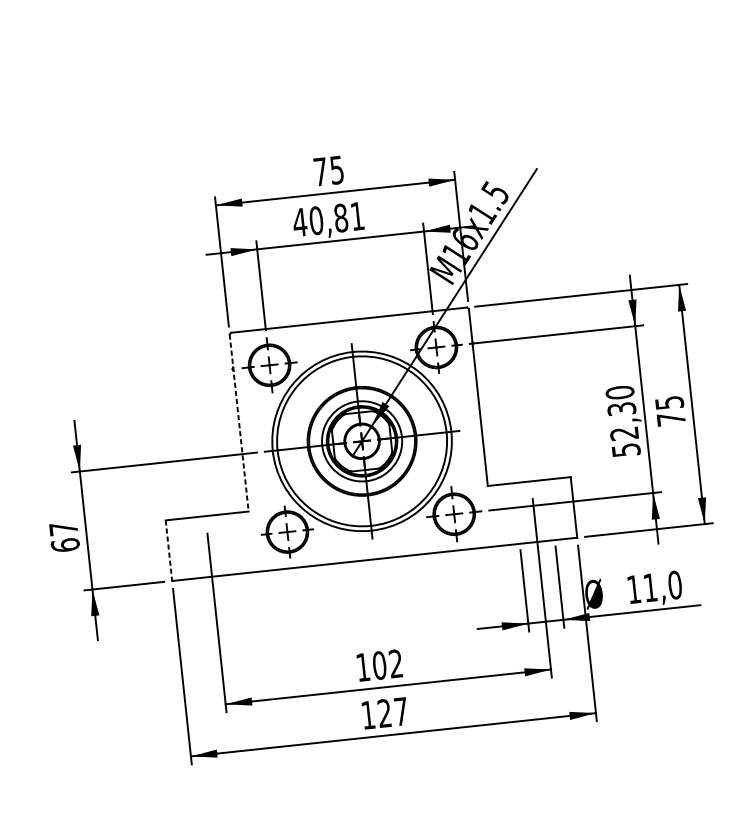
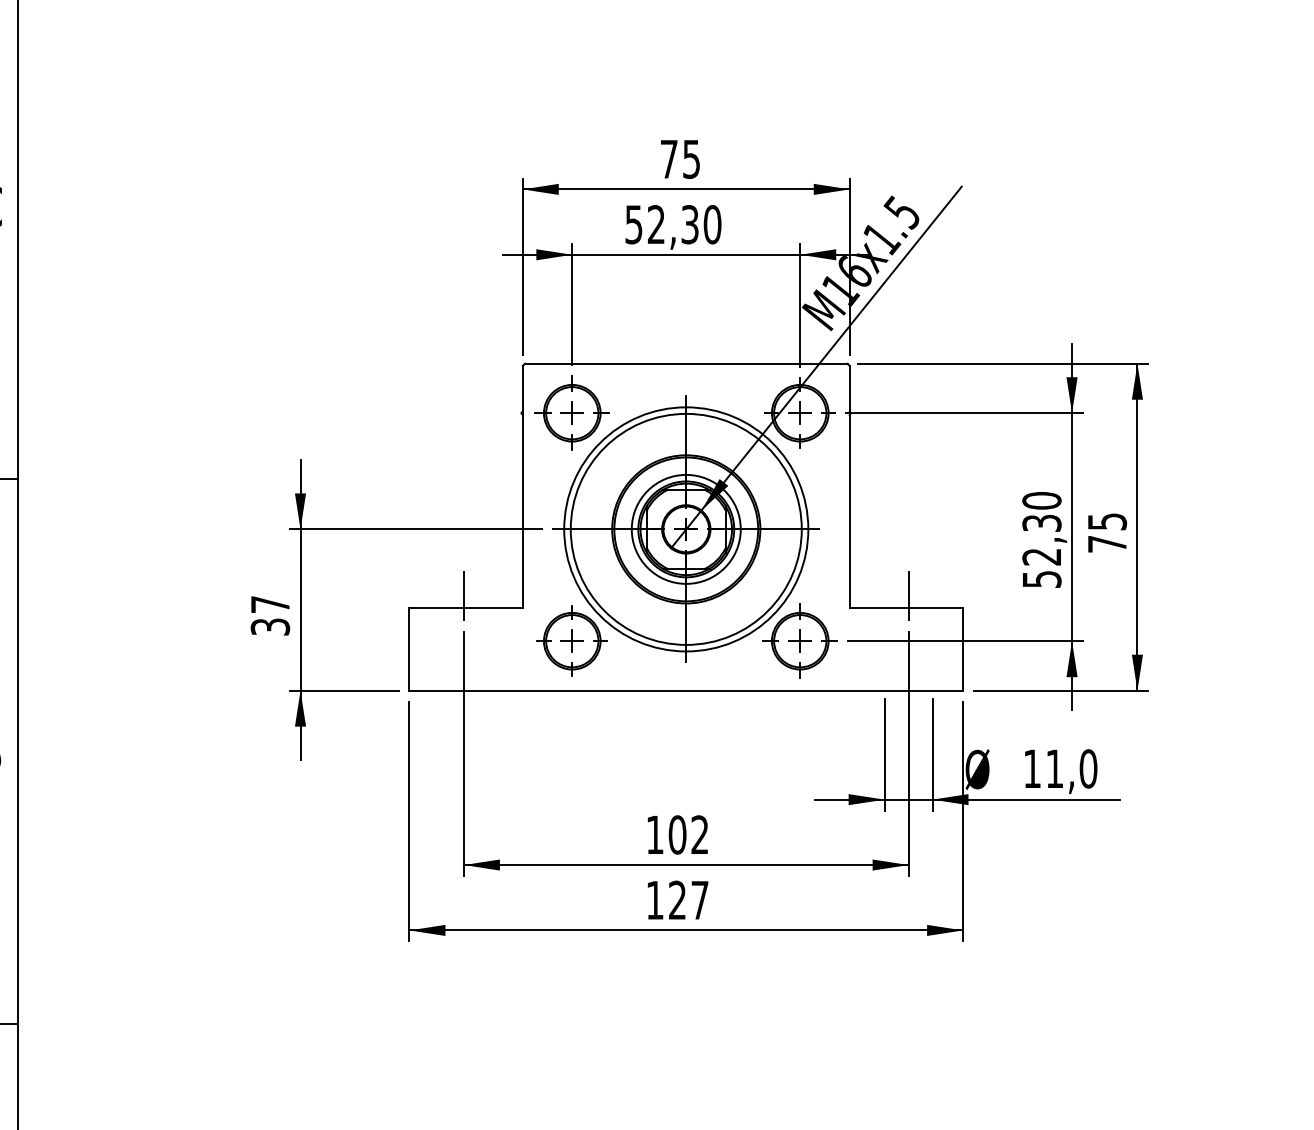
text: (328, 219) -> (672, 224), 40,81 -> 52,30
line: (238, 422) -> (522, 486), dashed -> solid
line: (529, 472) -> (908, 595), added
line: (204, 507) -> (463, 595), added
text: (65, 544) -> (270, 626), 67 -> 37
line: (168, 550) -> (409, 649), dashed -> solid

